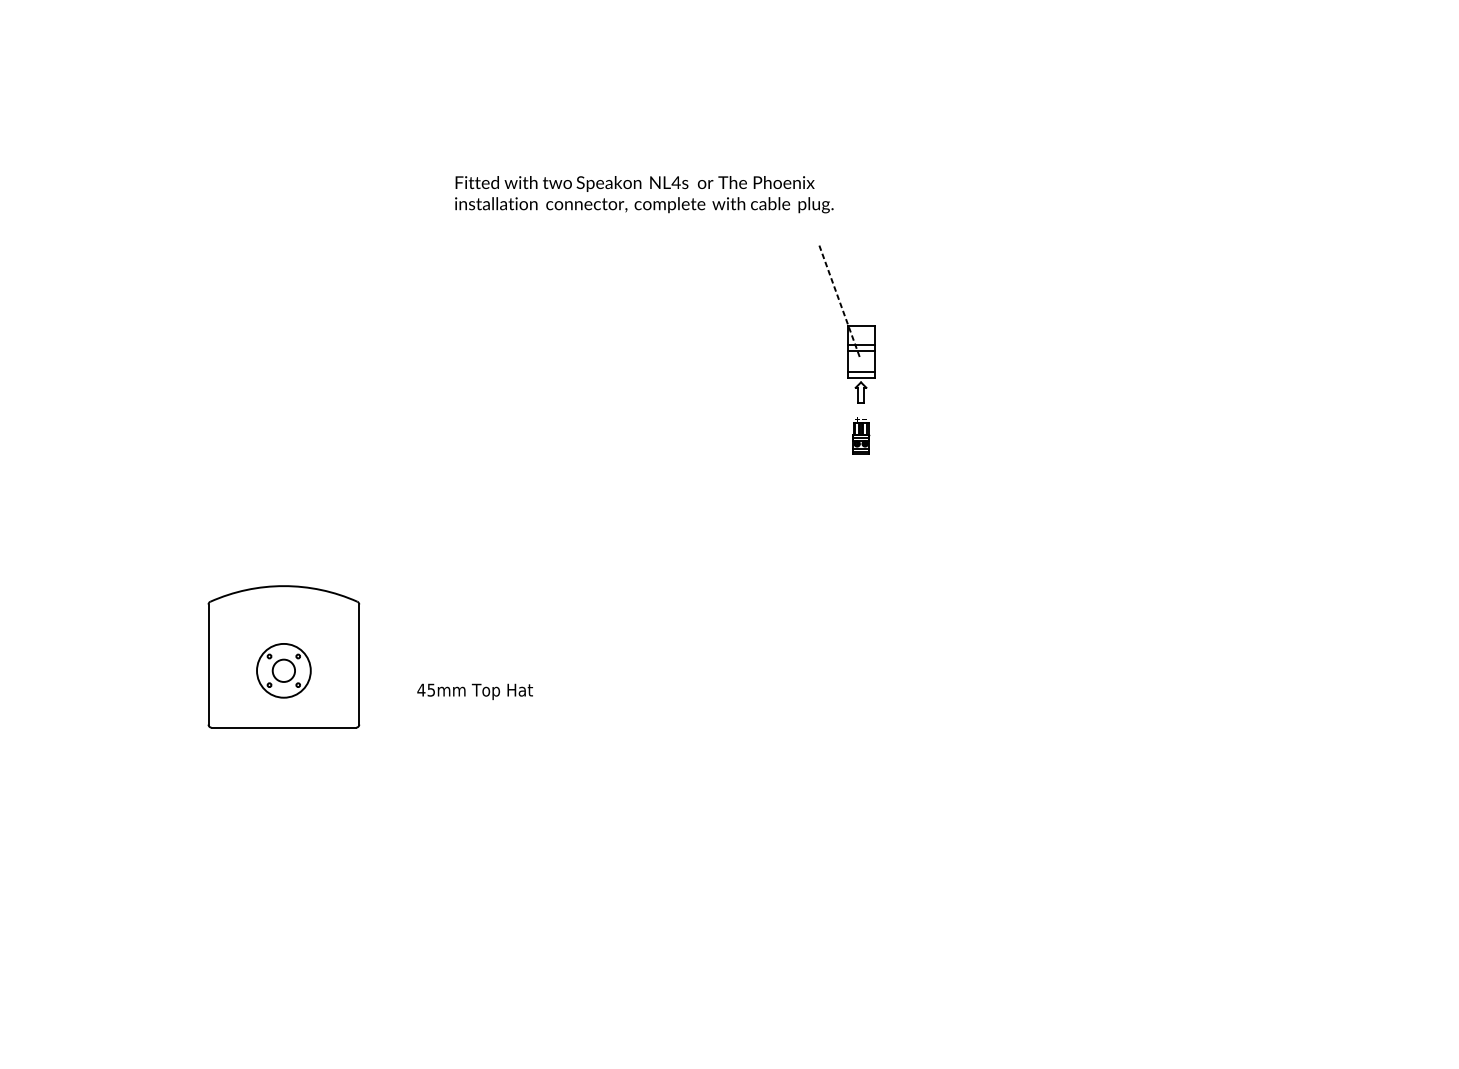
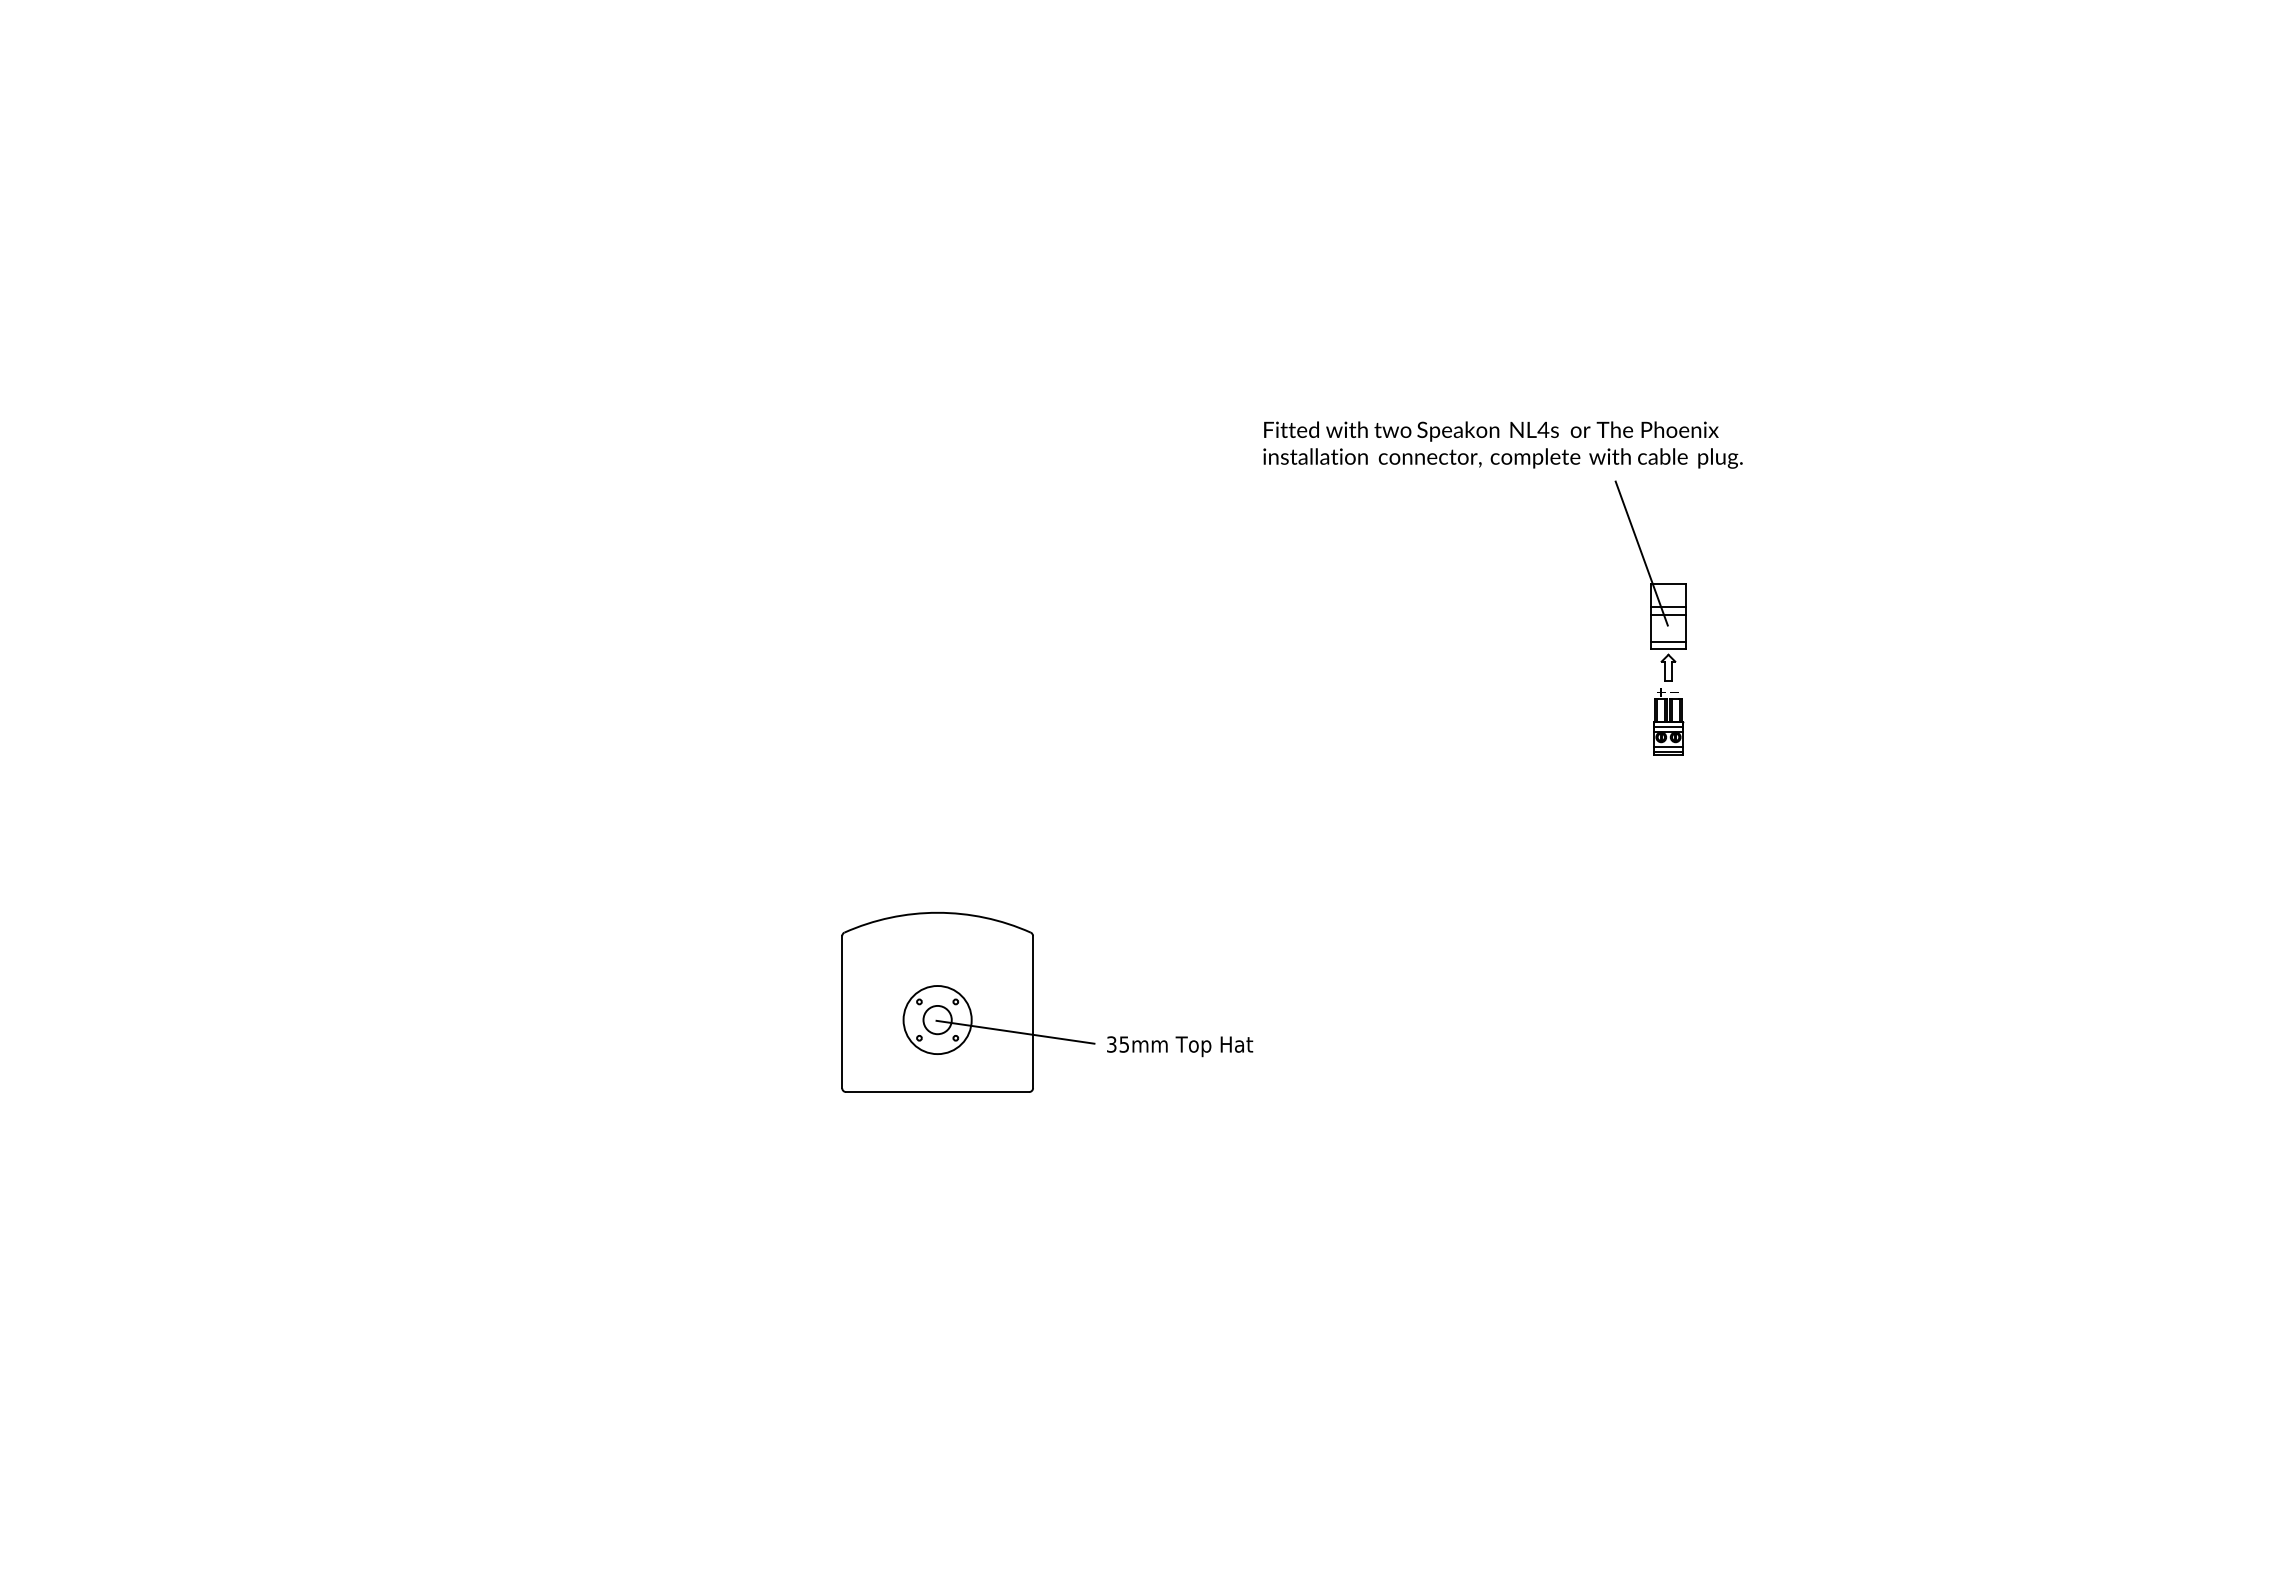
text: (643, 194) -> (1502, 444), moved
line: (839, 302) -> (1641, 553), dashed -> solid
part: (861, 435) -> (1668, 721), size x1.43
line: (345, 679) -> (1015, 1031), added
text: (421, 690) -> (1111, 1044), 45mm -> 35mm

